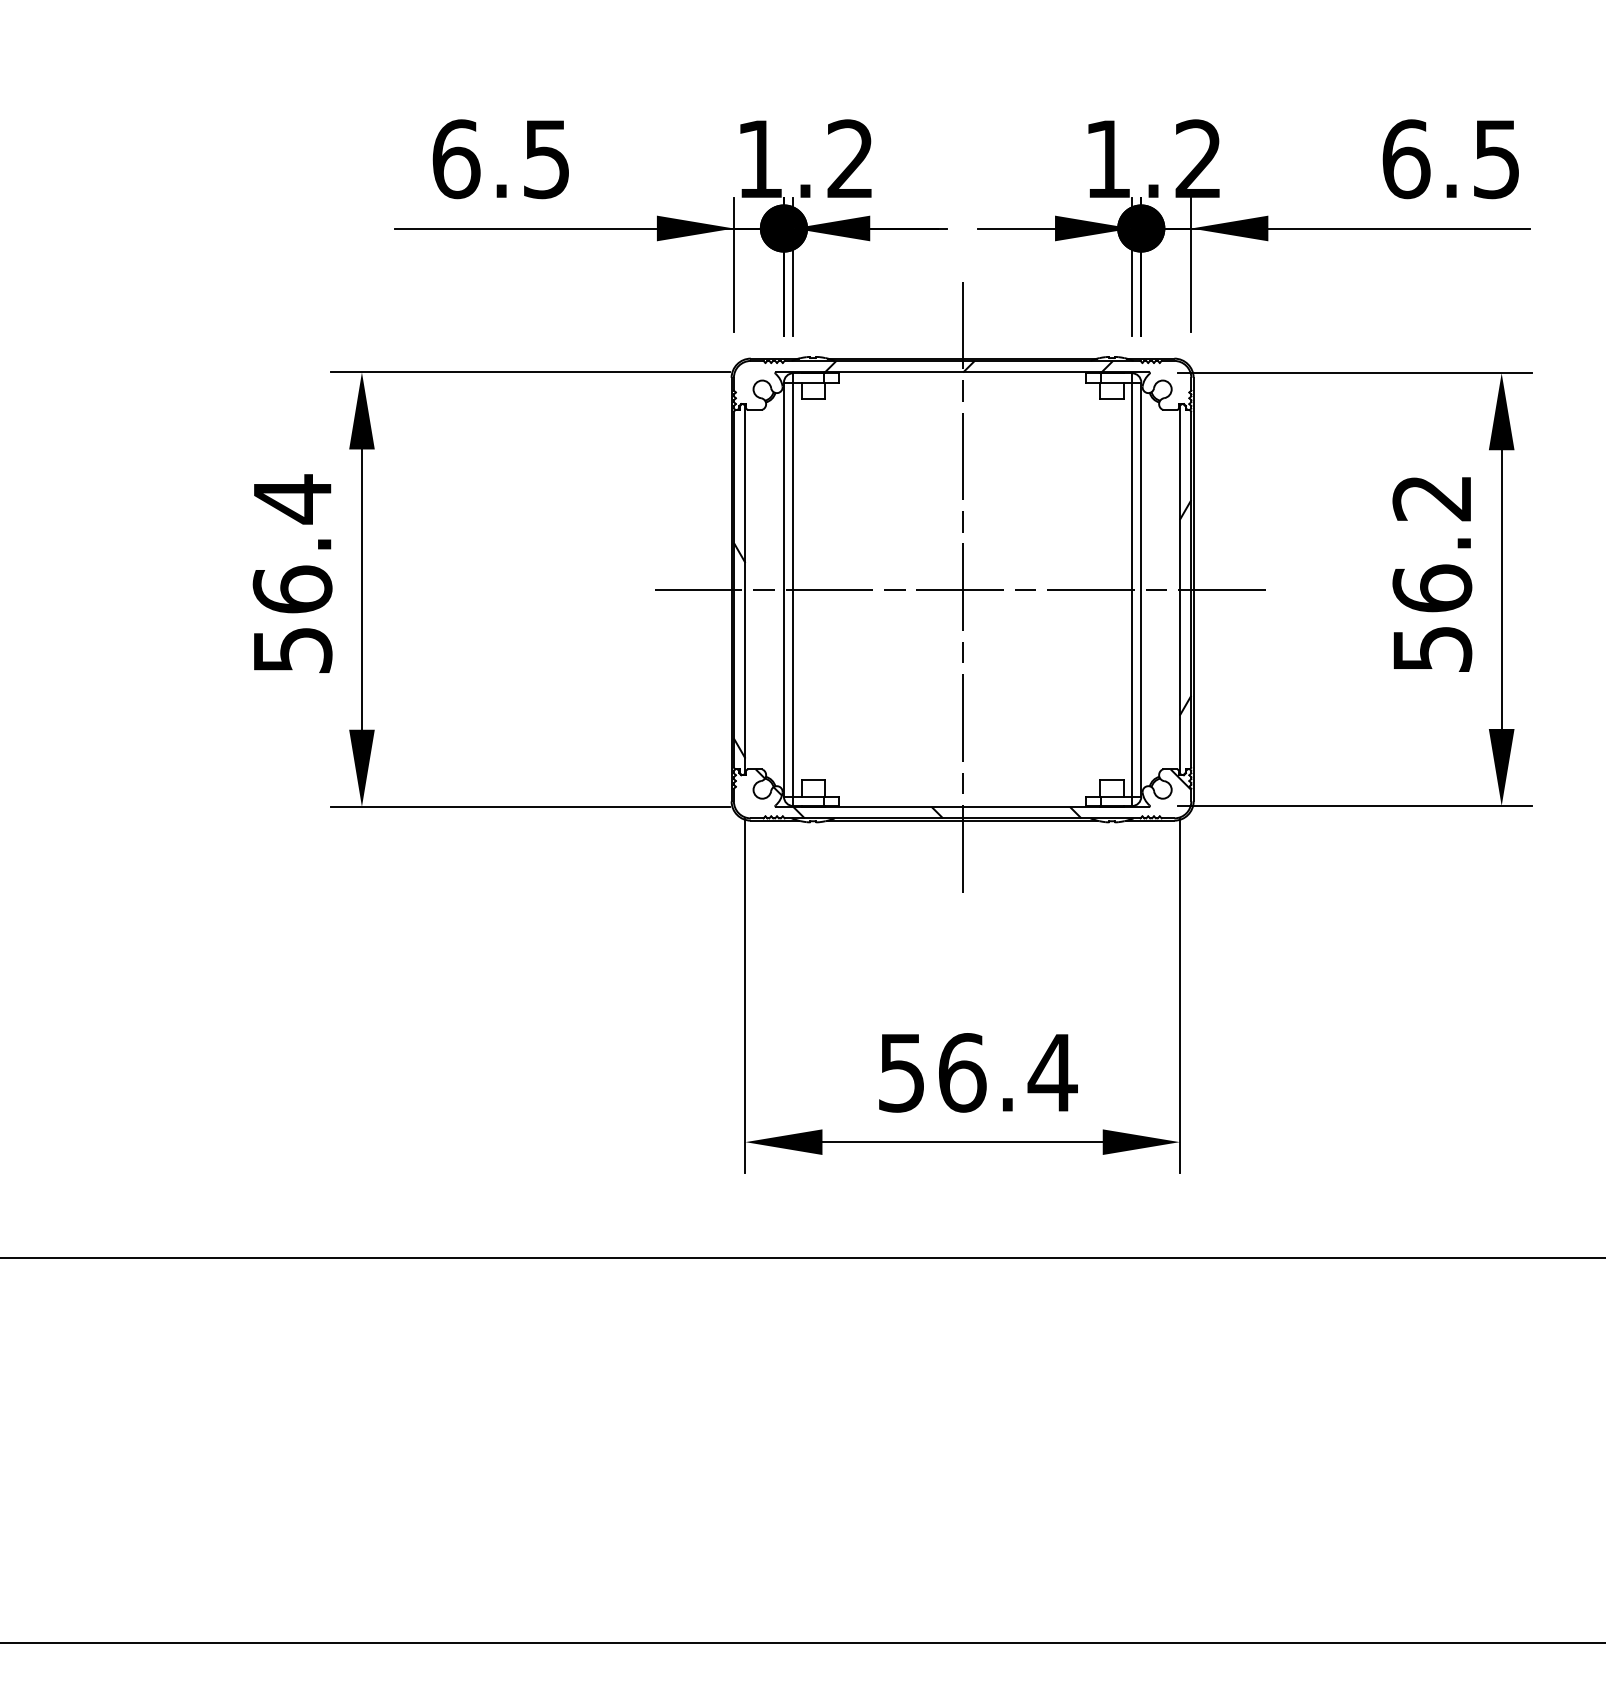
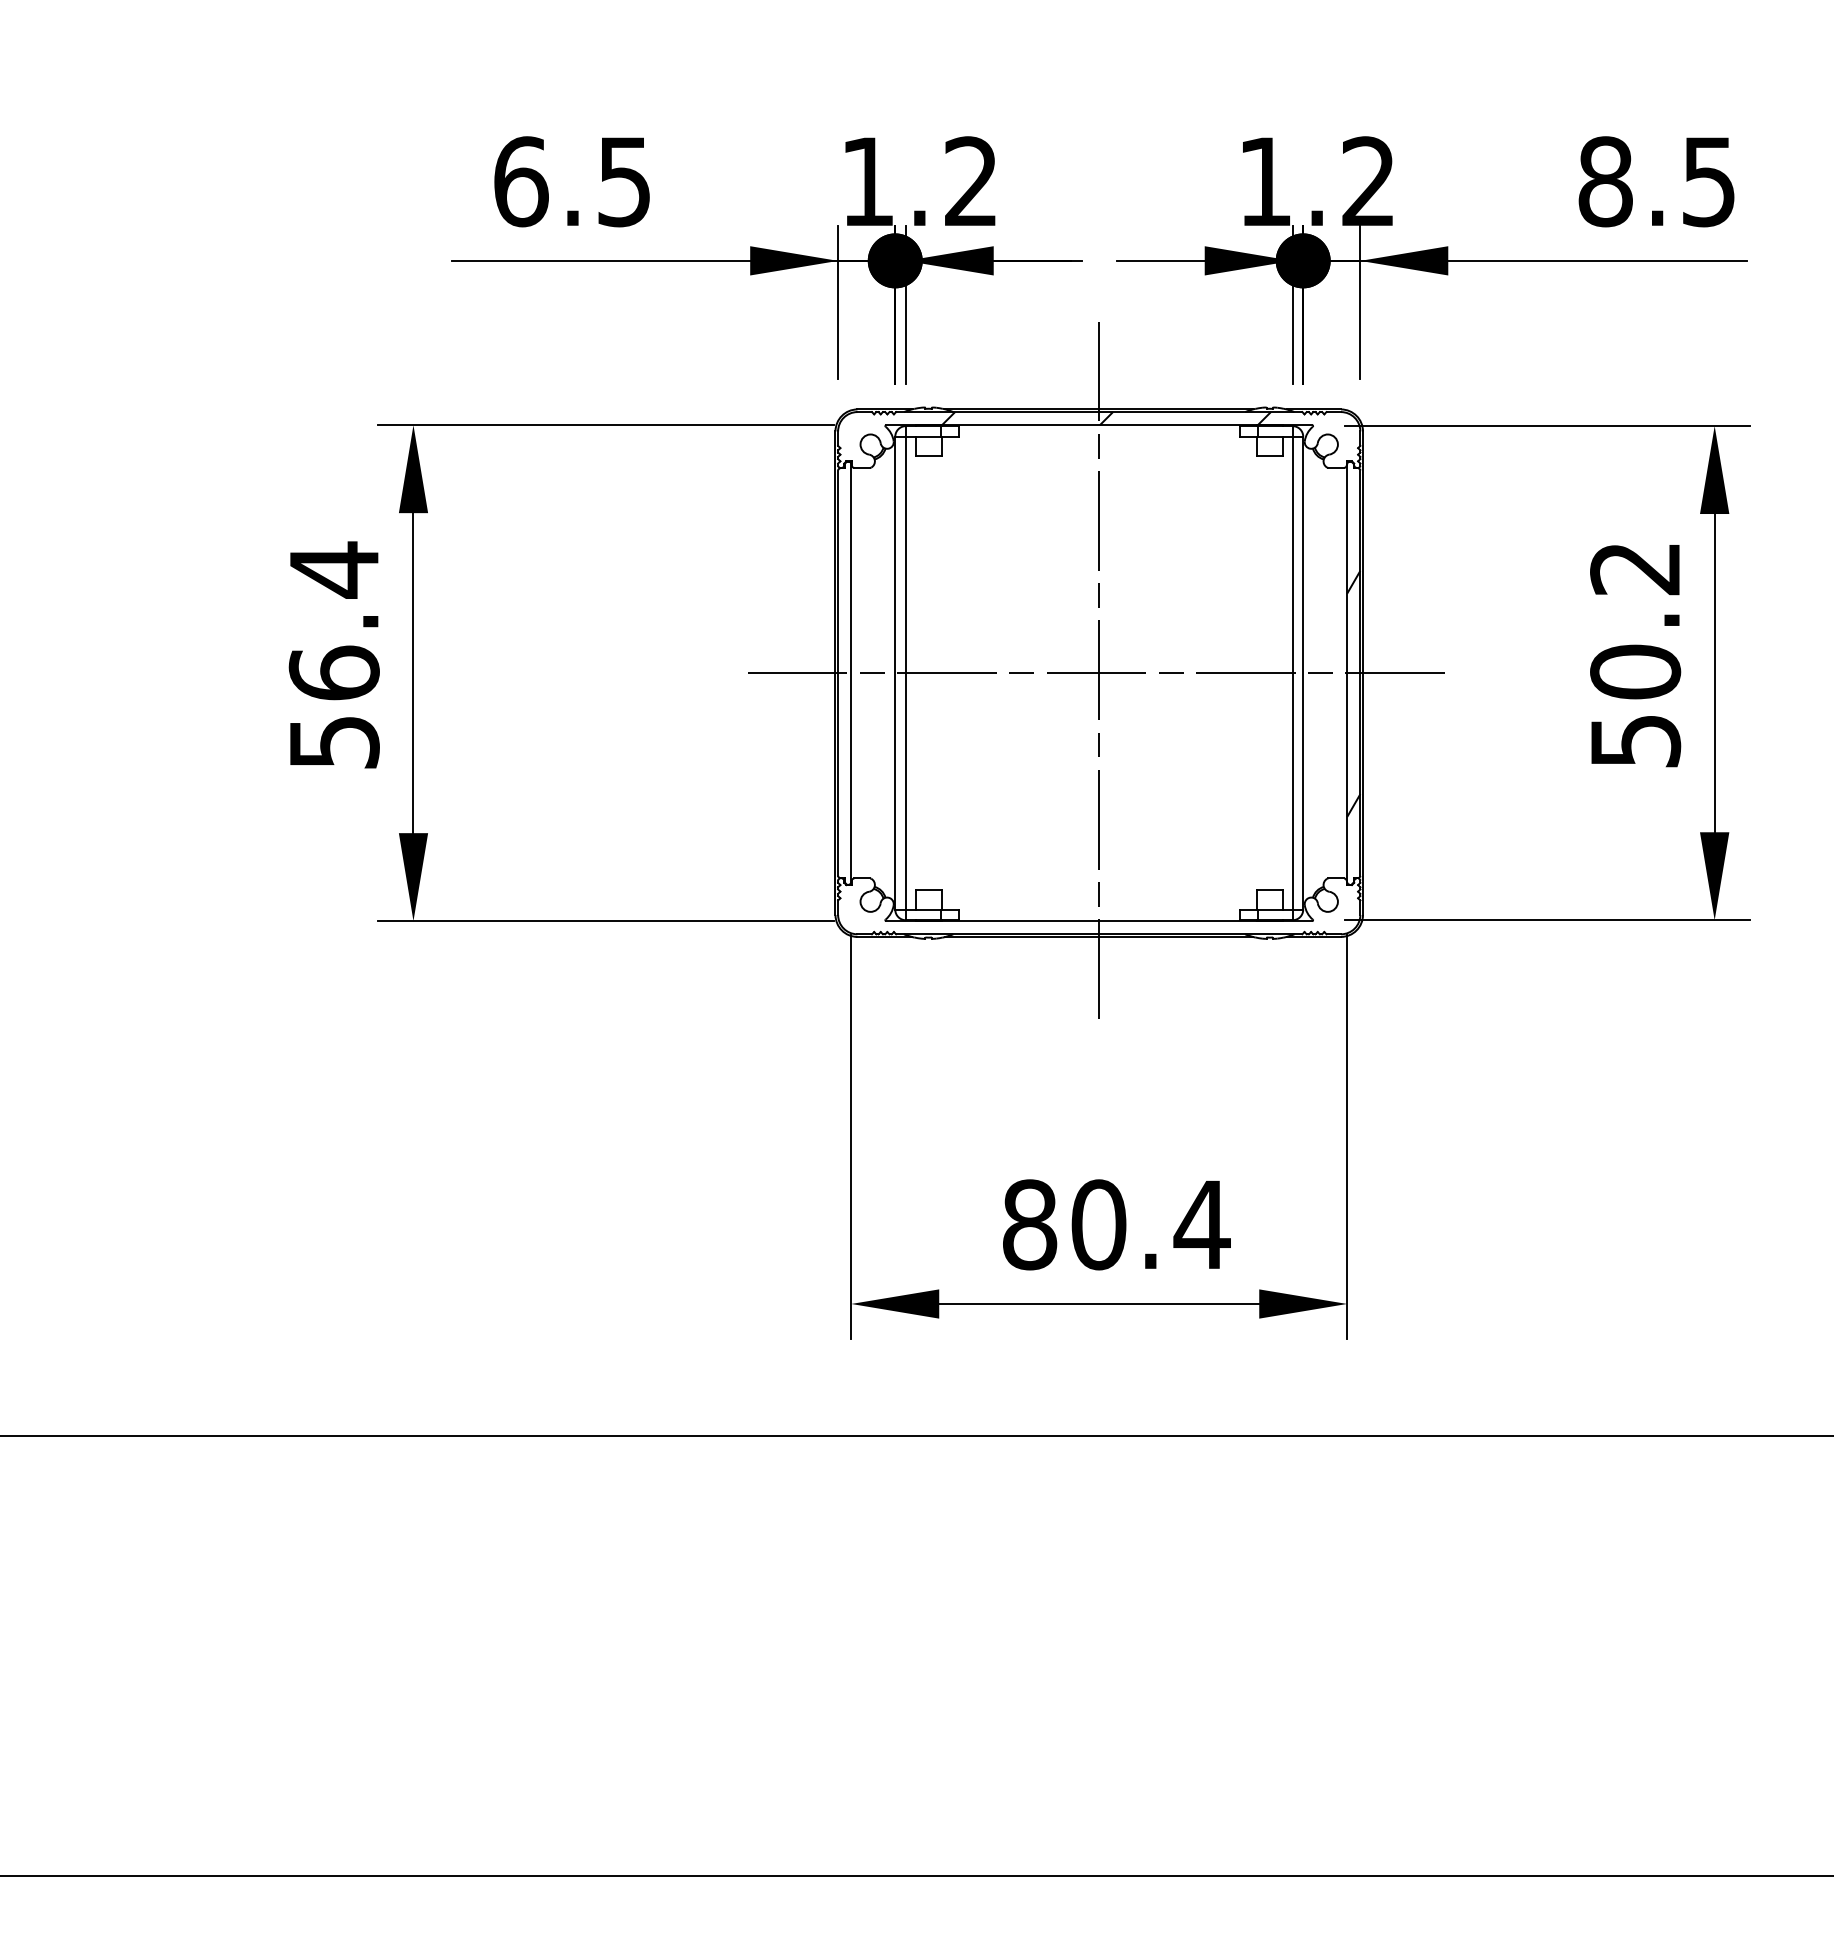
text: (1406, 158) -> (1605, 181), 6.5 -> 8.5
text: (1432, 588) -> (1635, 671), 56.2 -> 50.2
hatch: (739, 650) -> (844, 742), removed
hatch: (973, 794) -> (1111, 906), removed
text: (932, 1072) -> (1064, 1224), 56.4 -> 80.4

